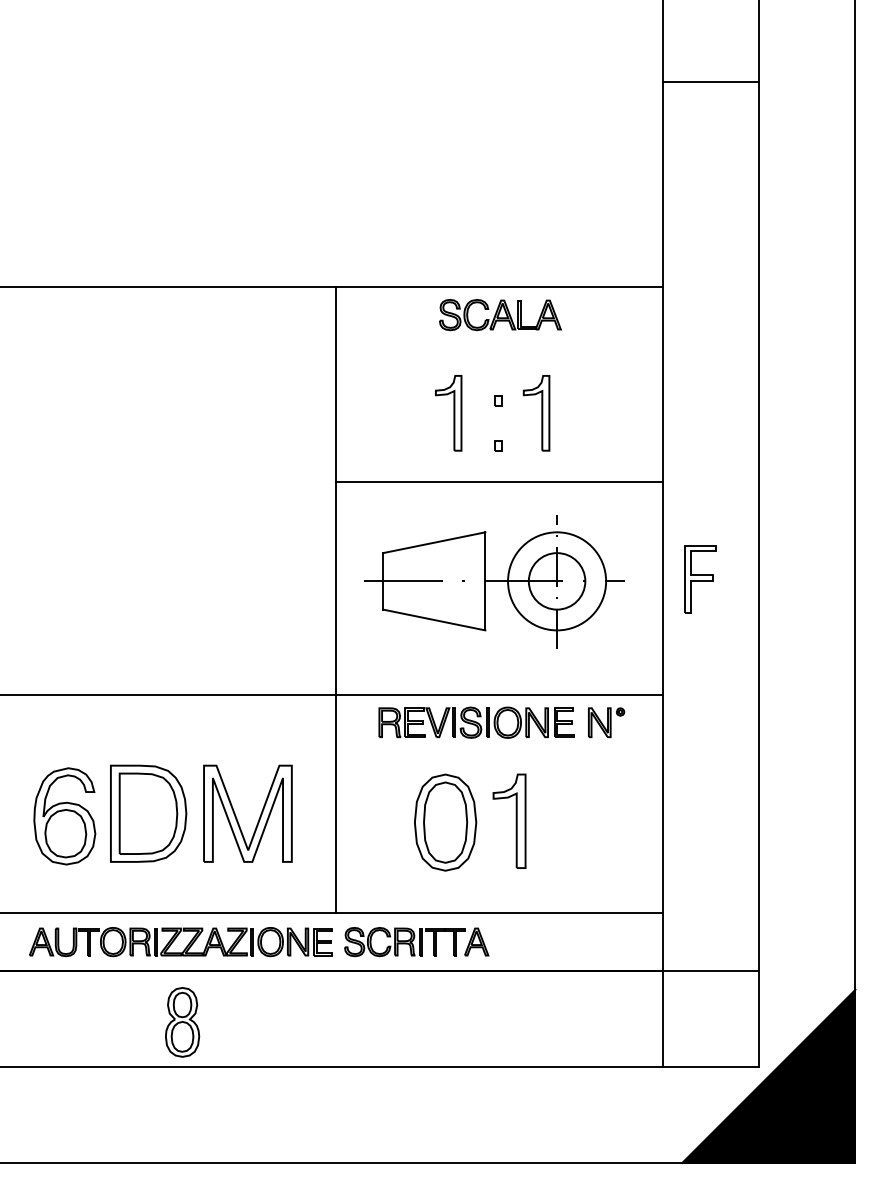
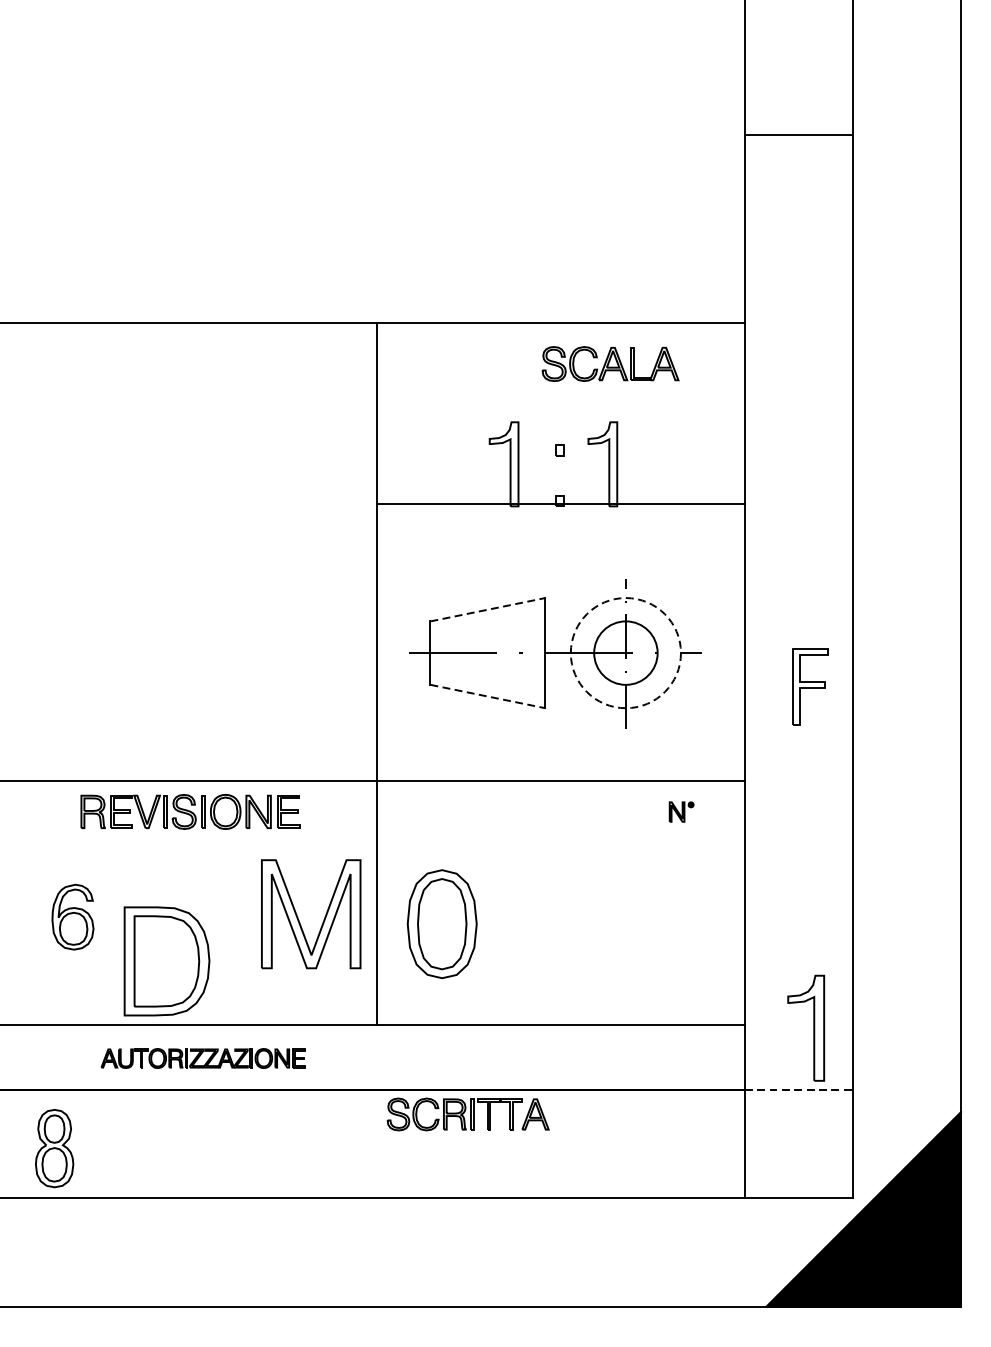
line: (710, 82) -> (798, 135), moved
part: (500, 315) -> (610, 364), moved
line: (498, 482) -> (560, 504), moved
line: (434, 542) -> (488, 609), solid -> dashed
part: (700, 579) -> (810, 686), moved
circle: (557, 581) -> (626, 653), solid -> dashed
line: (434, 620) -> (488, 697), solid -> dashed
part: (476, 722) -> (190, 811), moved
part: (606, 722) -> (681, 811), size x0.6
part: (148, 813) -> (166, 961), moved
part: (236, 815) -> (298, 916), moved
part: (64, 816) -> (72, 917), size x0.6
part: (509, 820) -> (806, 1027), moved
part: (445, 822) -> (442, 924), moved
part: (180, 942) -> (202, 1058), size x0.6
part: (416, 942) -> (467, 1114), moved
line: (711, 970) -> (799, 1090), solid -> dashed
part: (182, 1022) -> (54, 1148), moved

